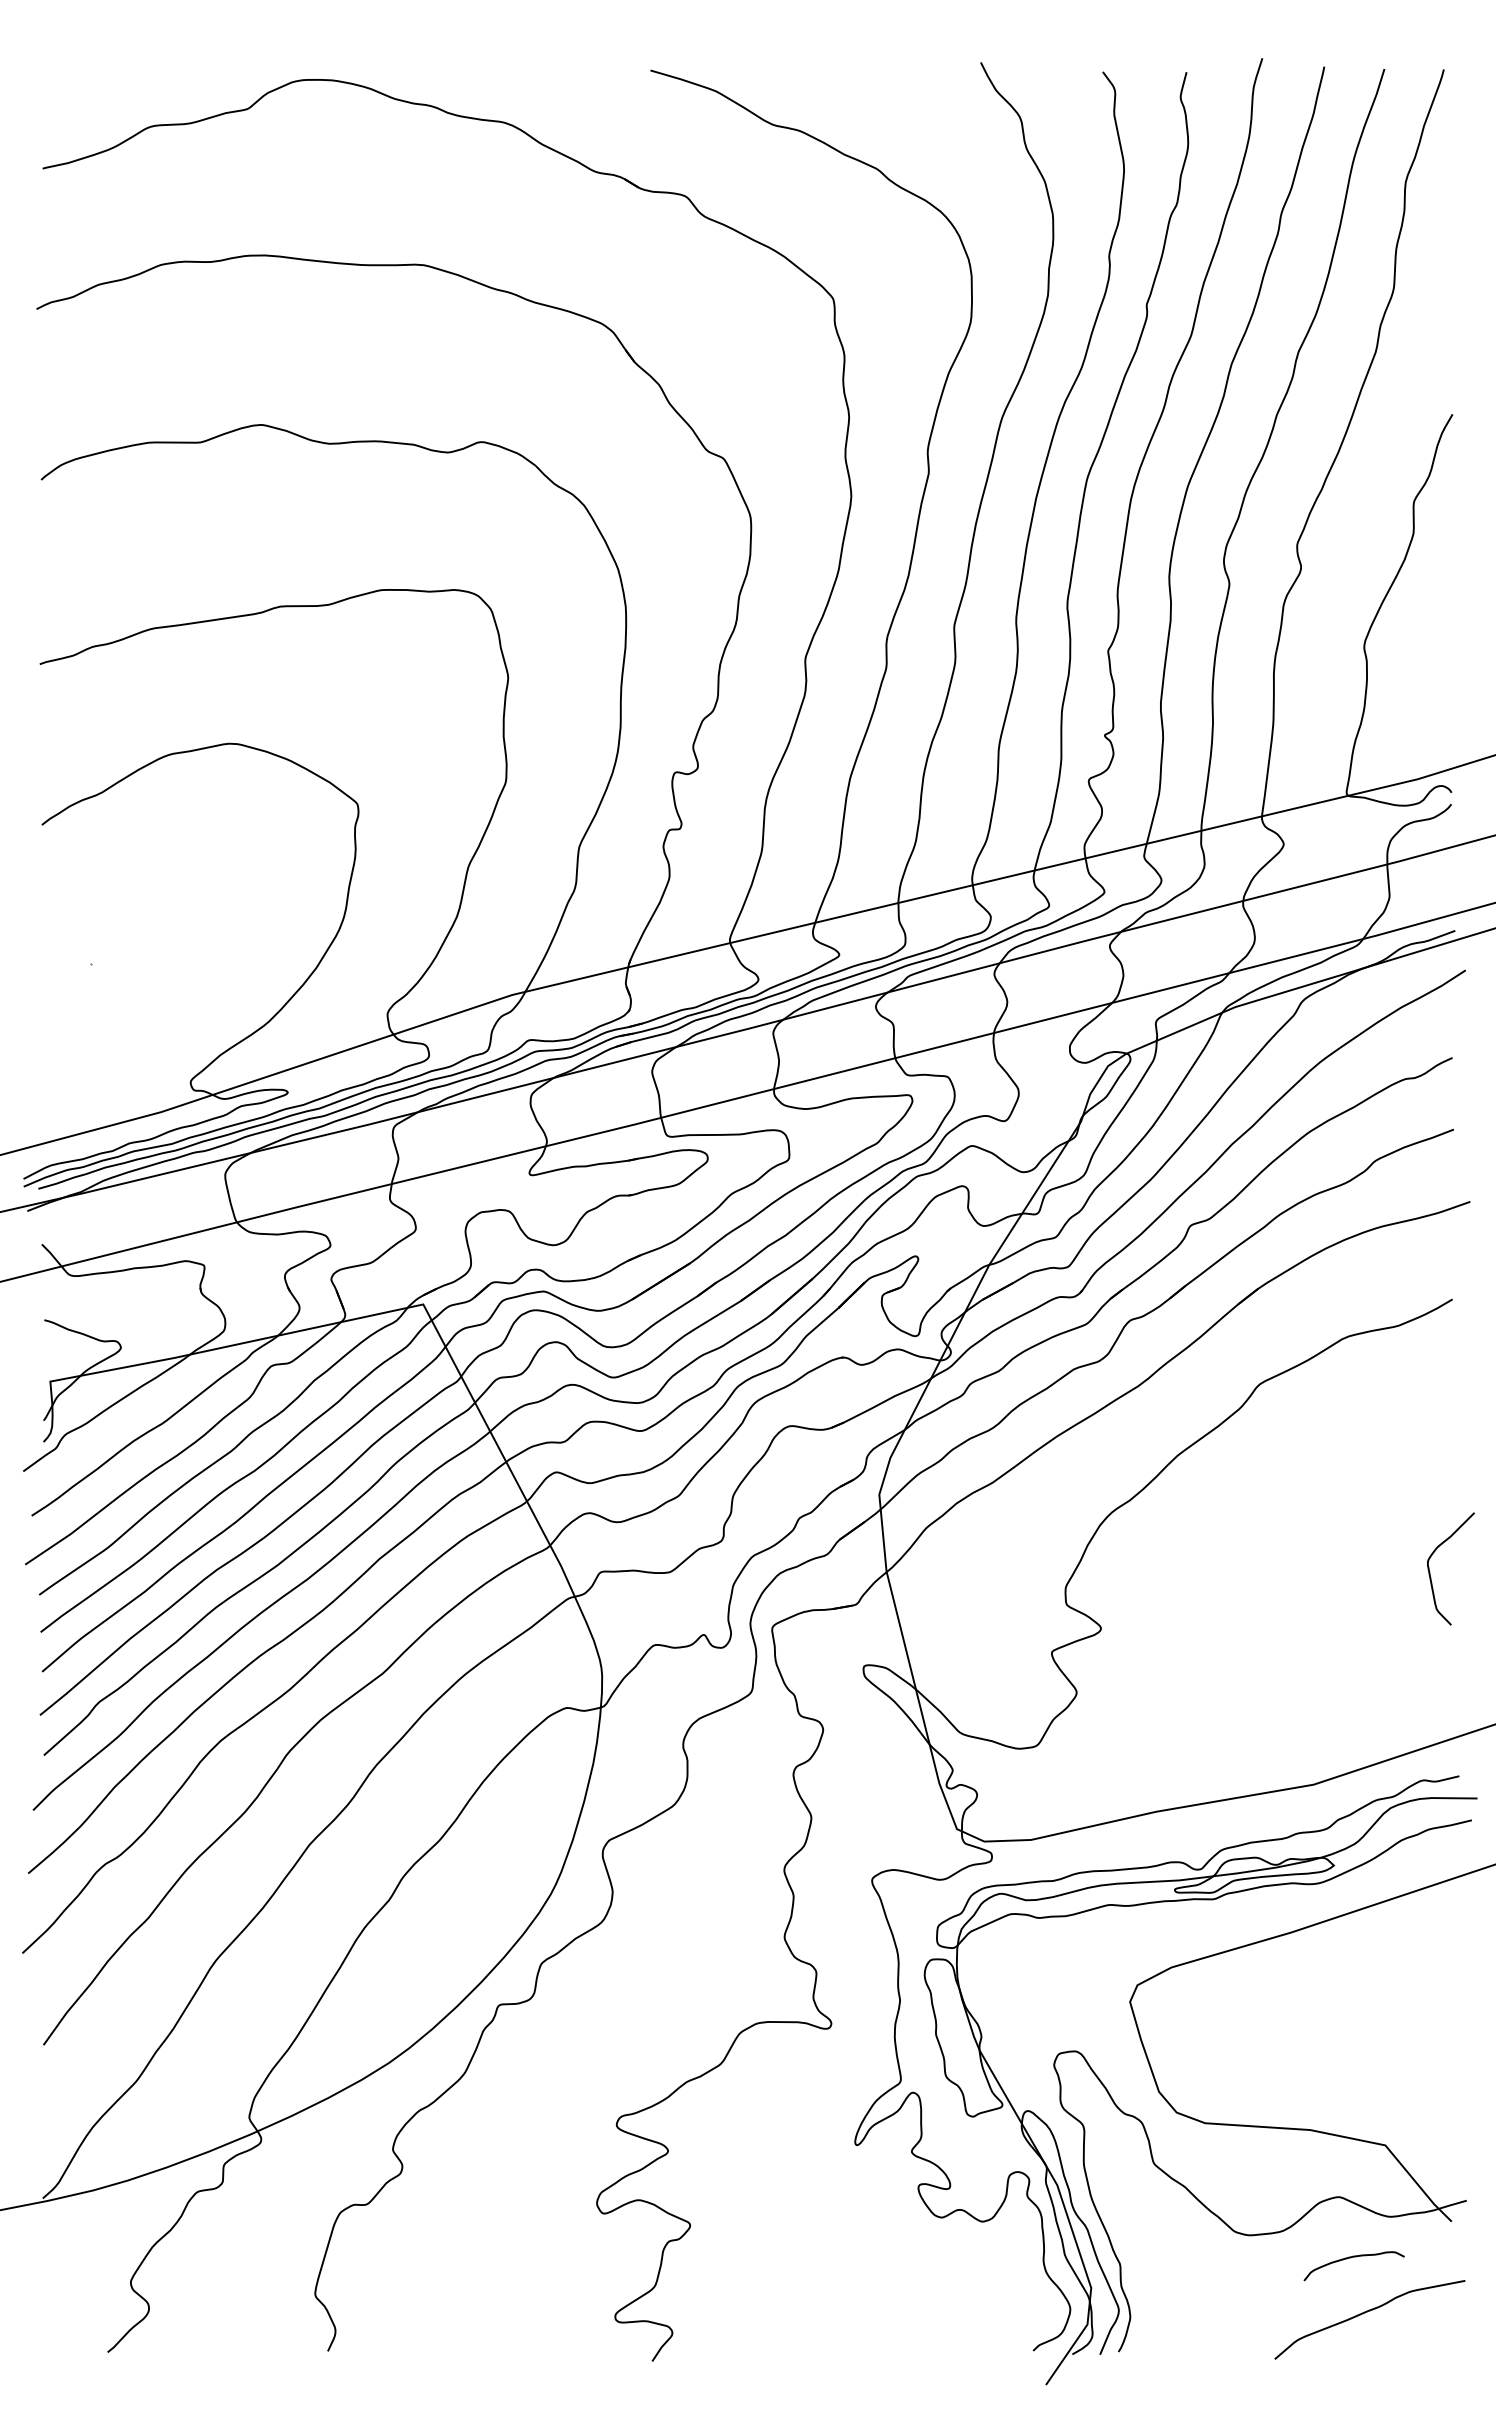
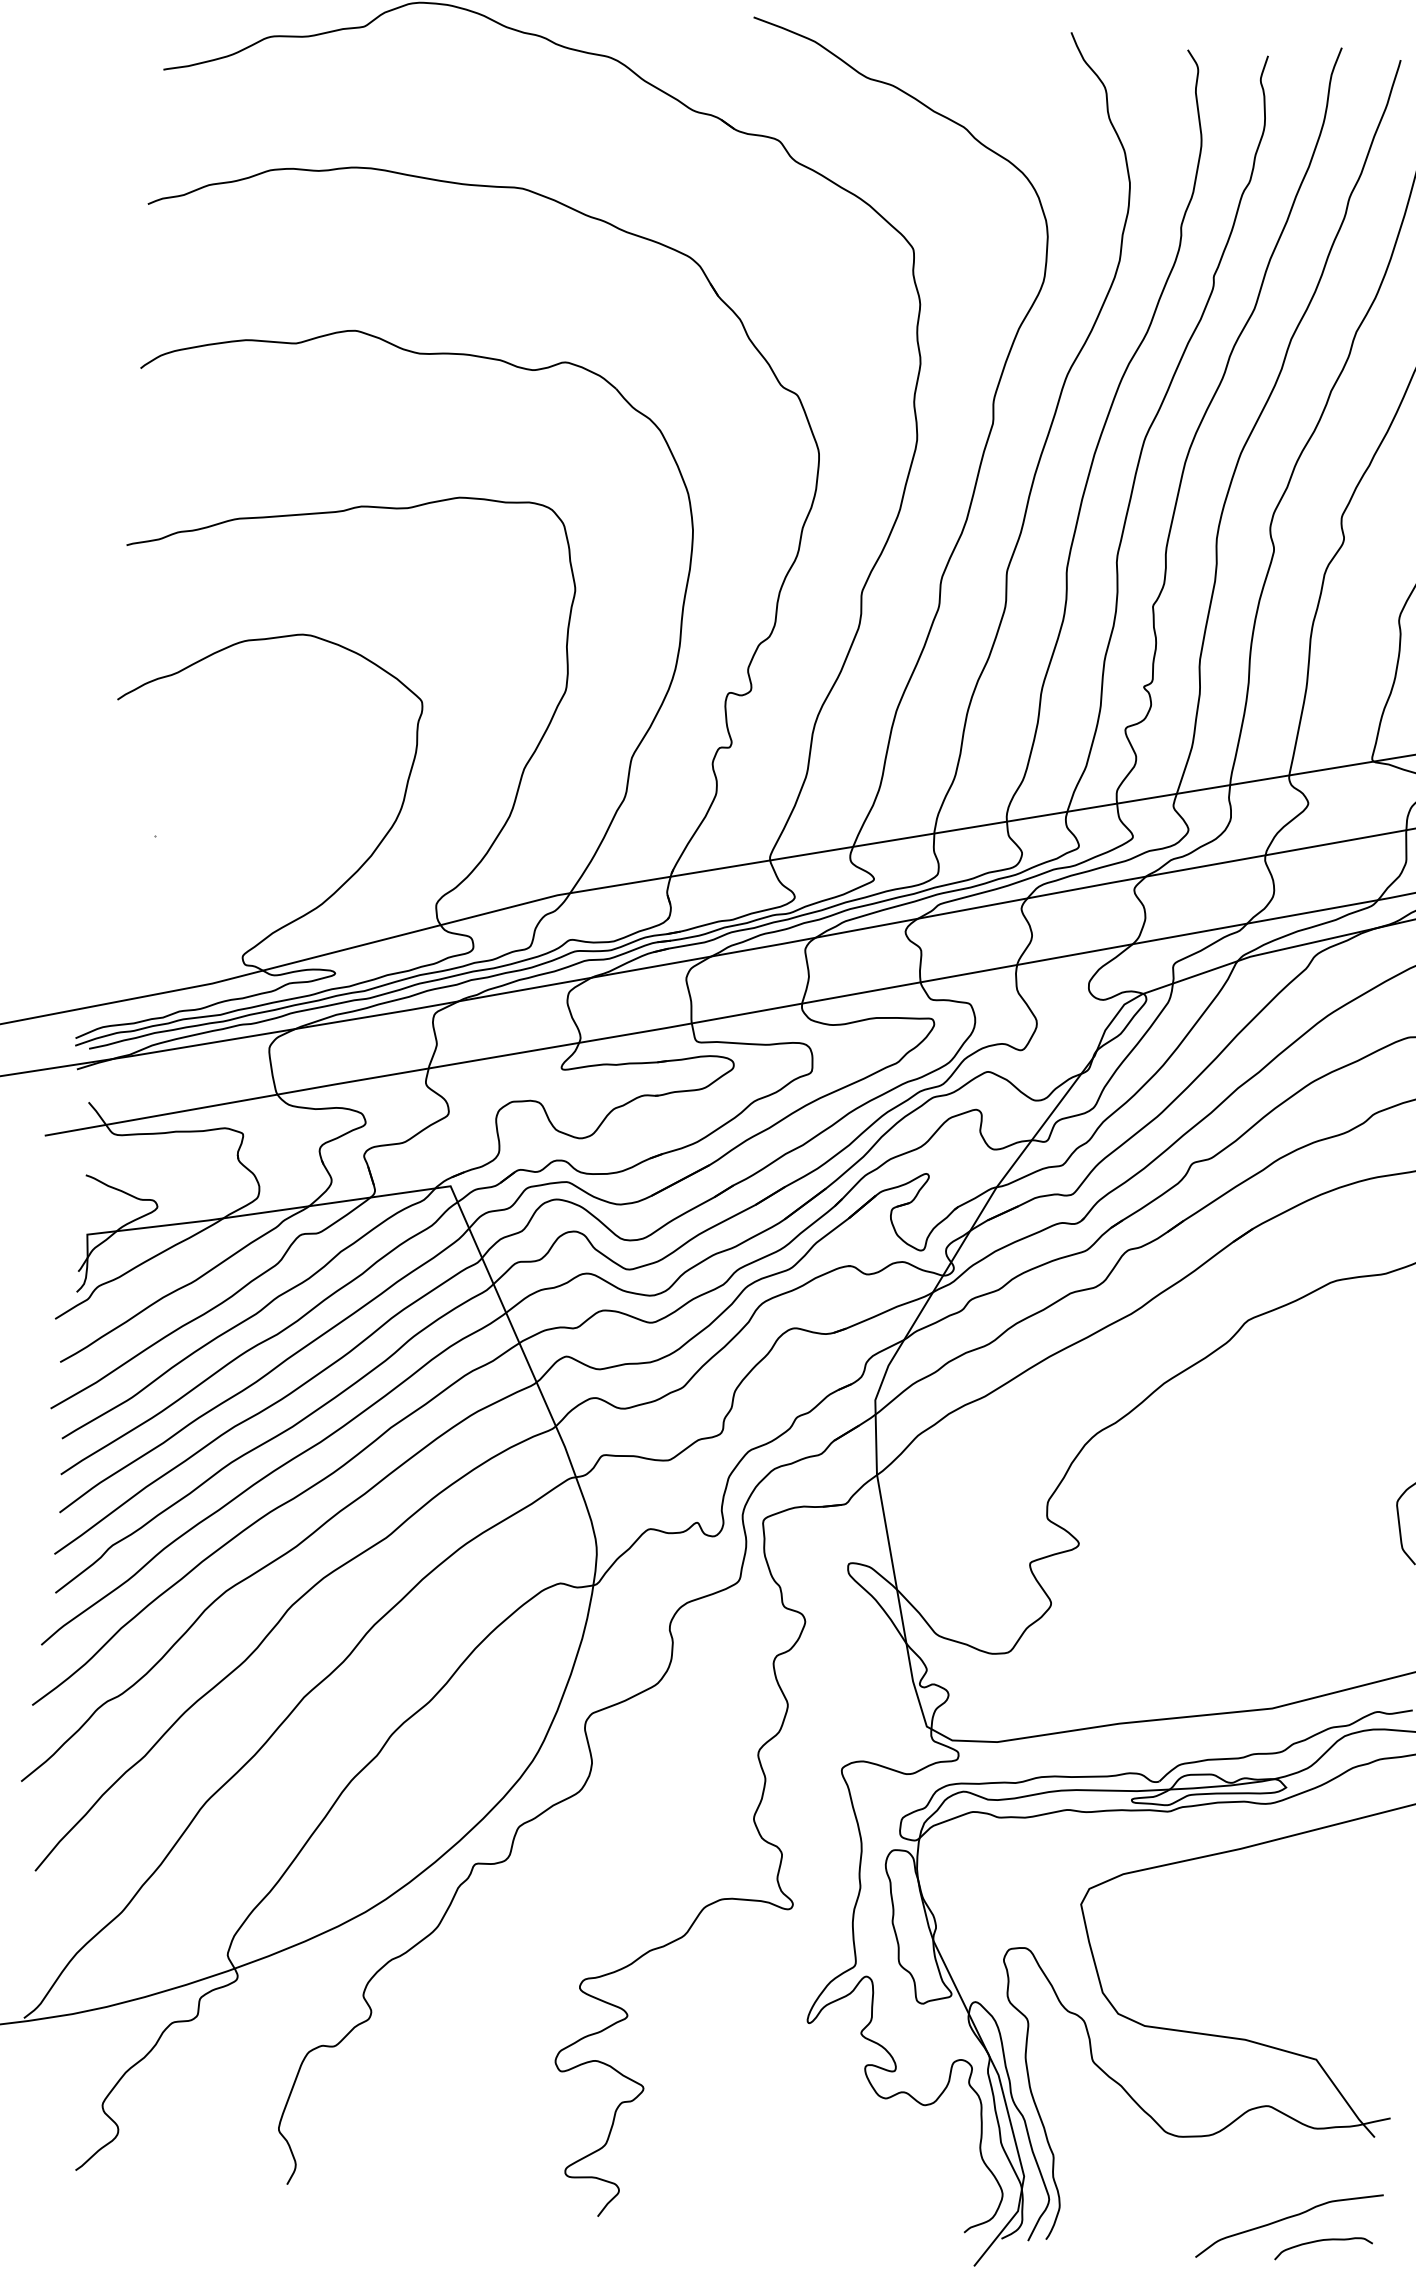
curve: (1350, 2258) -> (1320, 2241), moved

